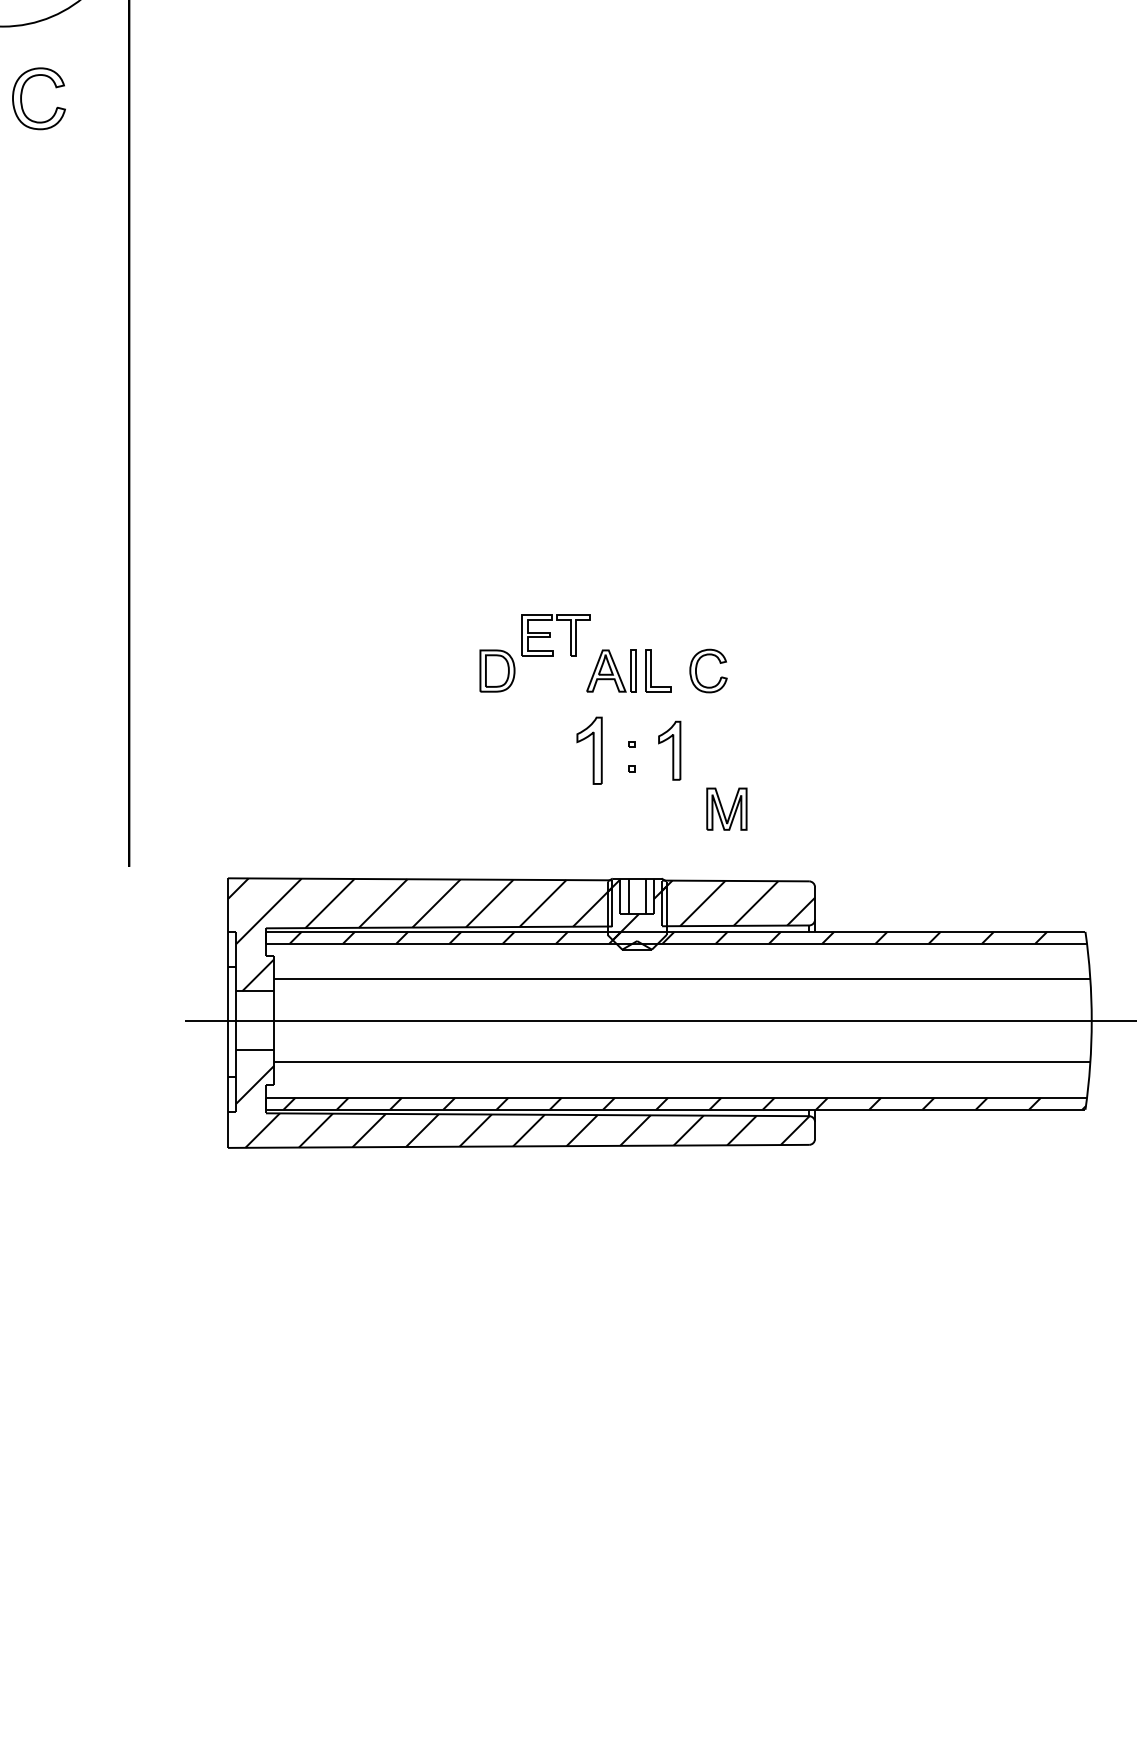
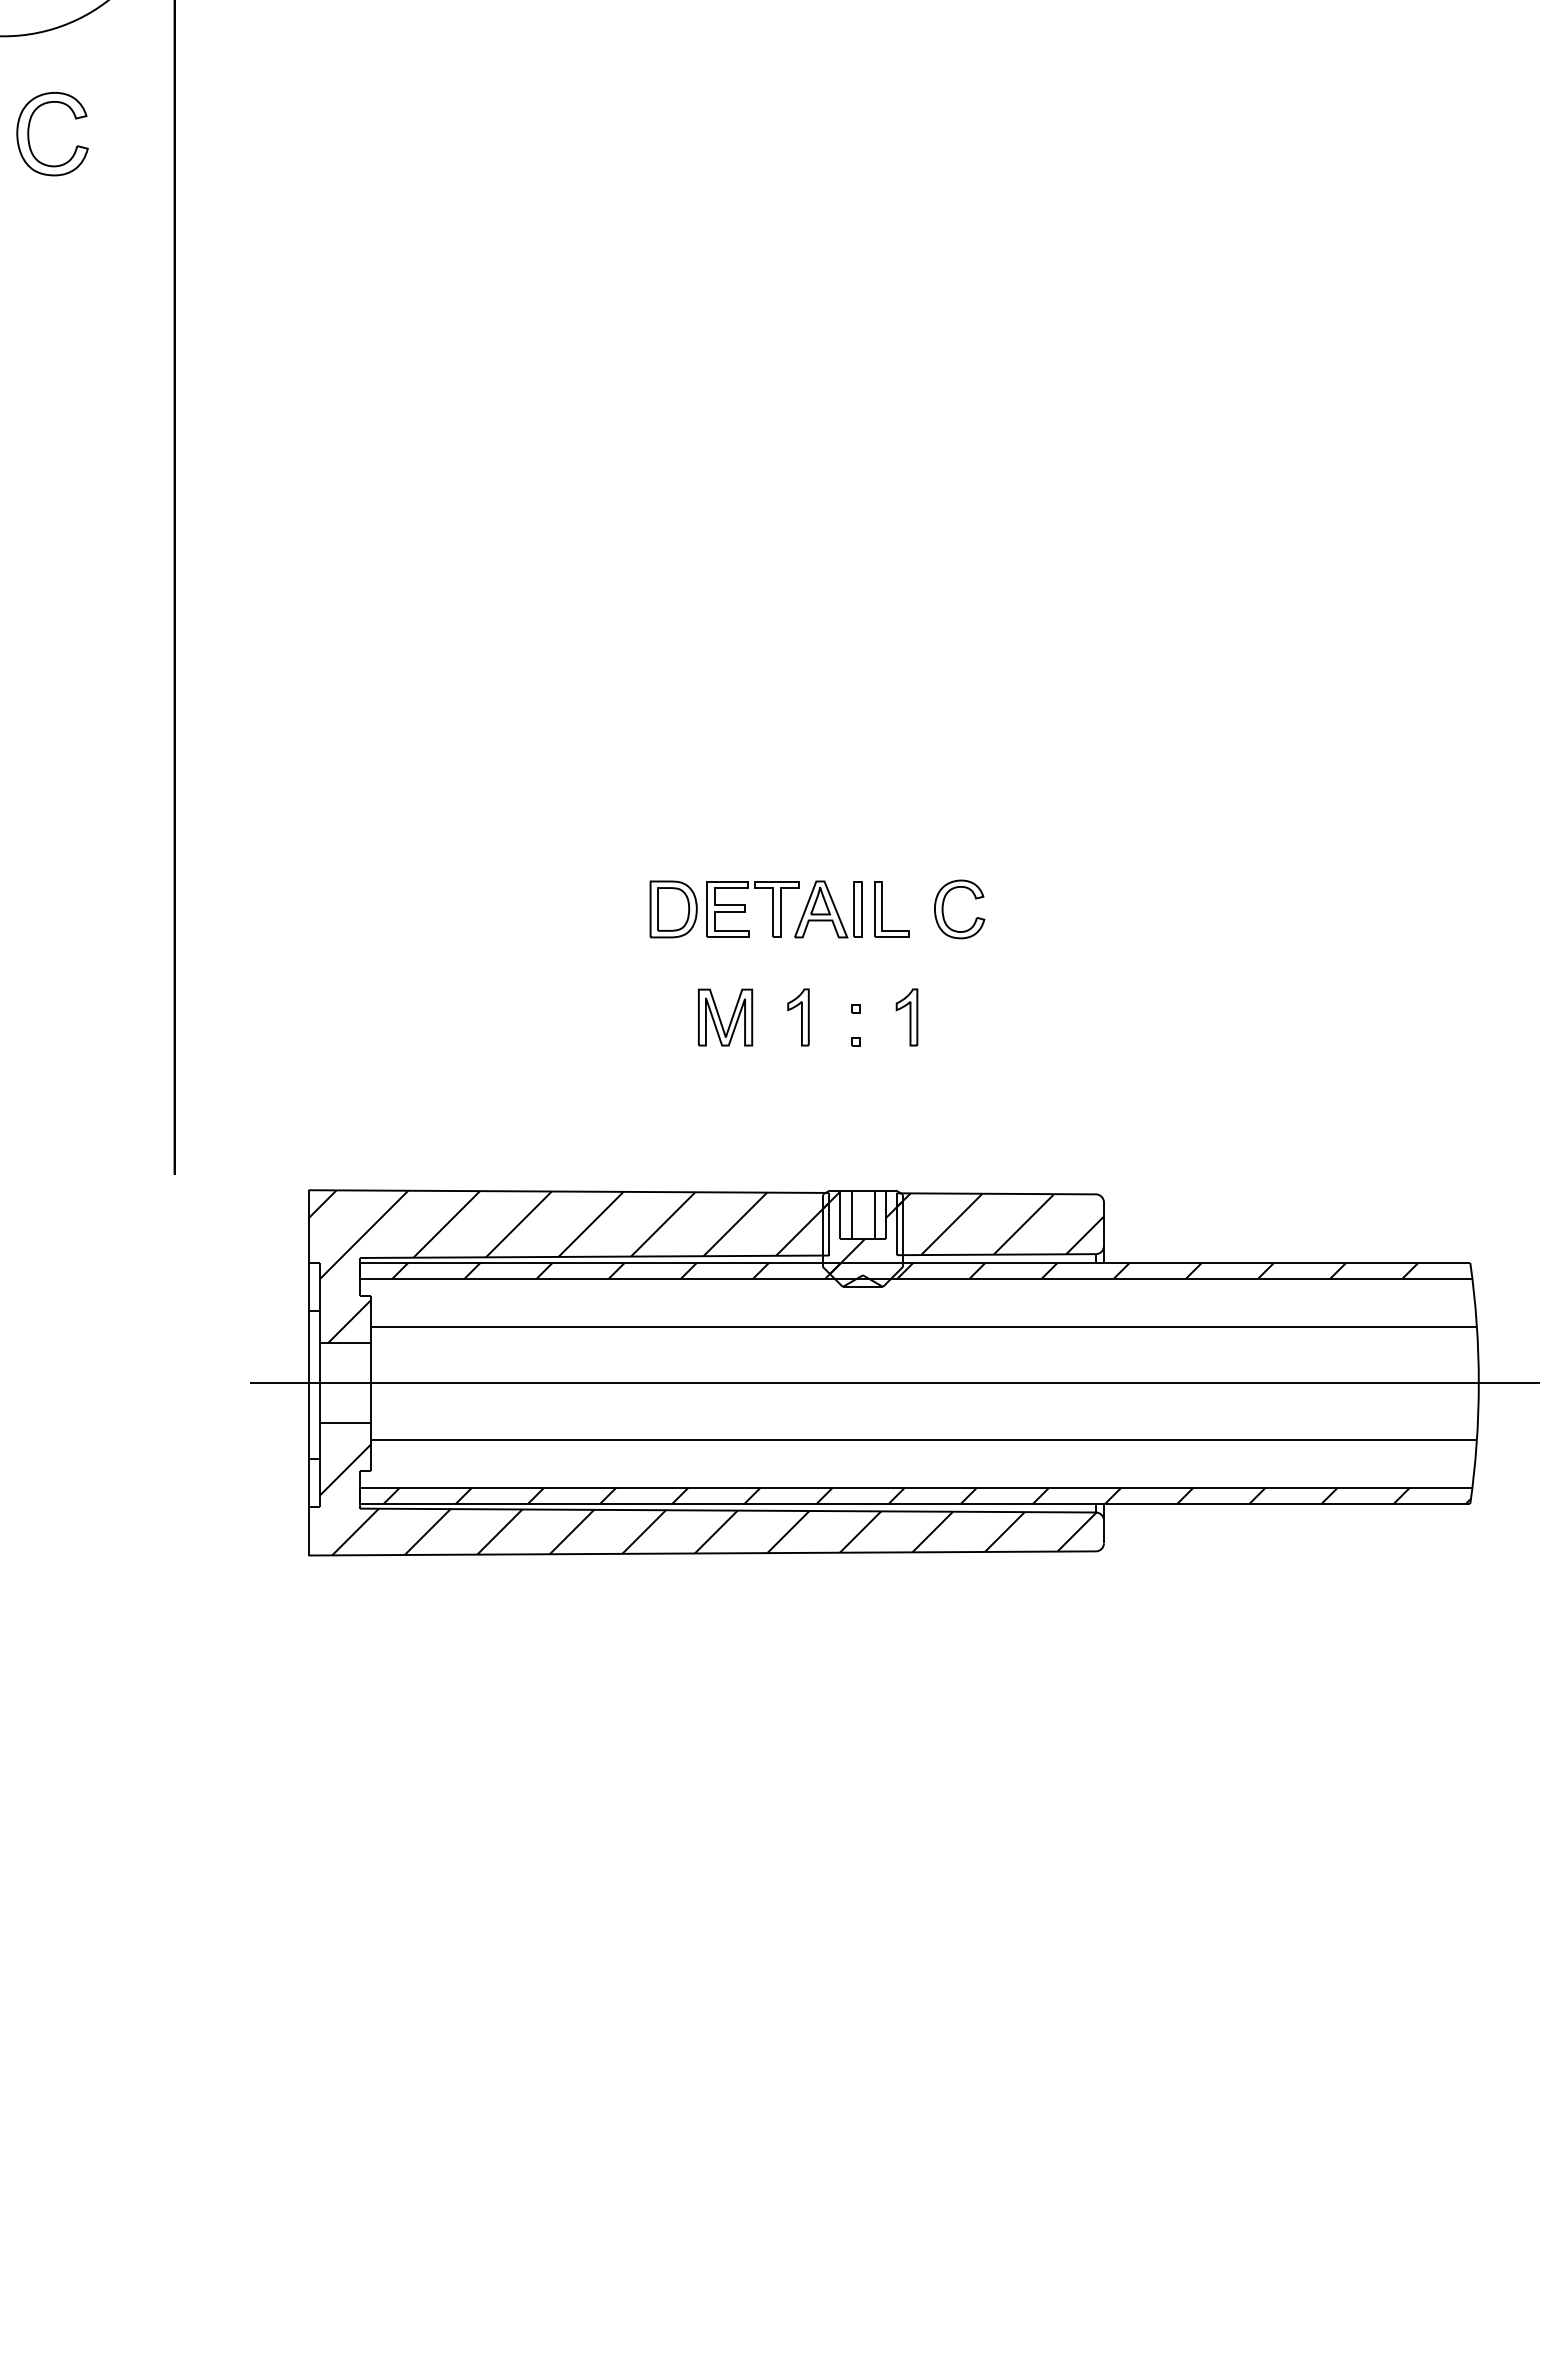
part: (550, 635) -> (745, 909), moved
part: (589, 750) -> (798, 1017), size x0.62
part: (669, 750) -> (906, 1017), size x0.71
part: (726, 809) -> (725, 1017), moved

